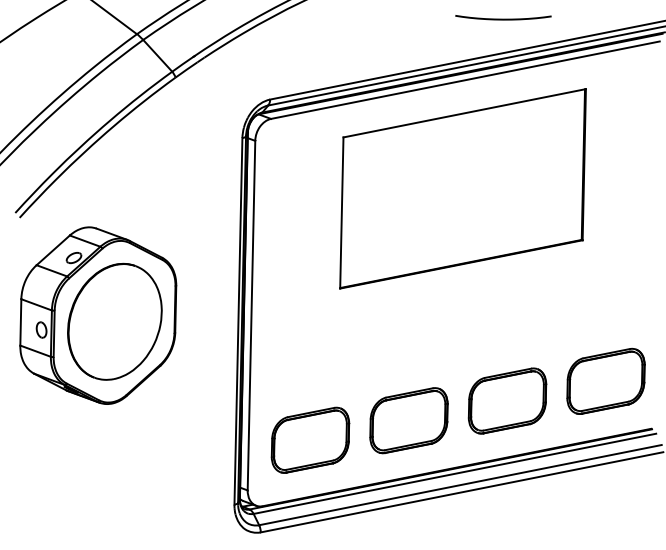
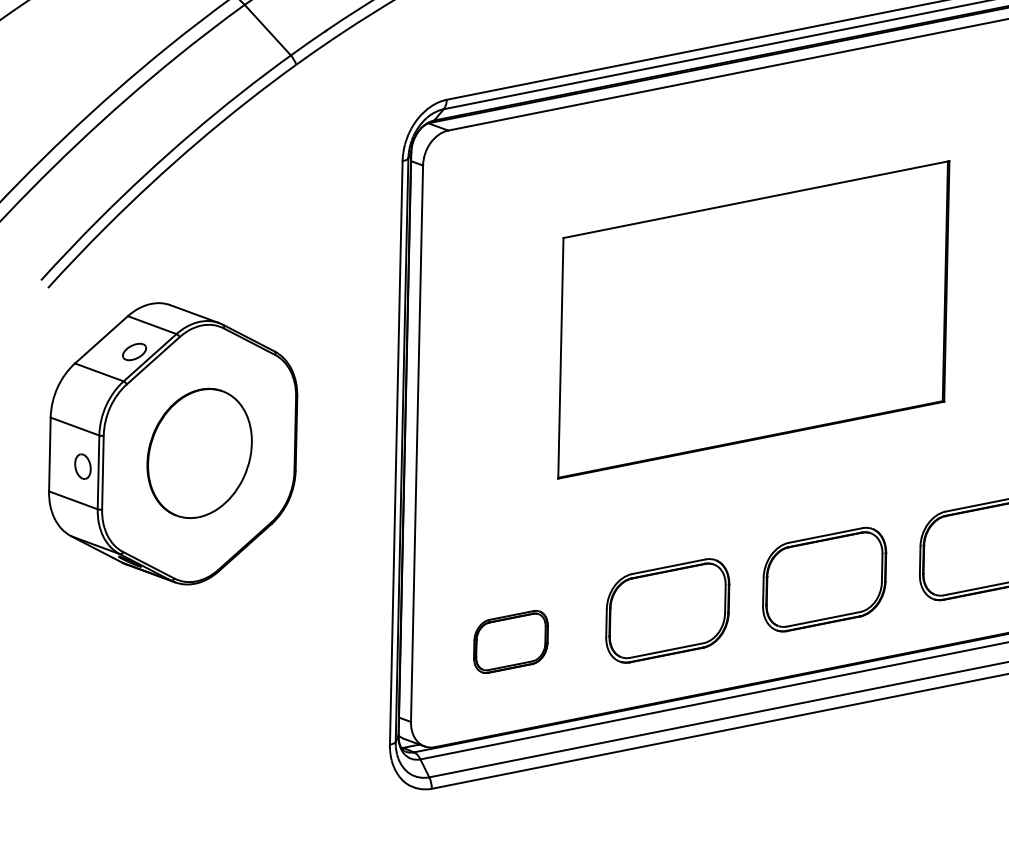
part: (462, 188) -> (752, 319), moved
part: (114, 321) -> (198, 453), size x0.7
part: (310, 439) -> (510, 640), size x0.6

